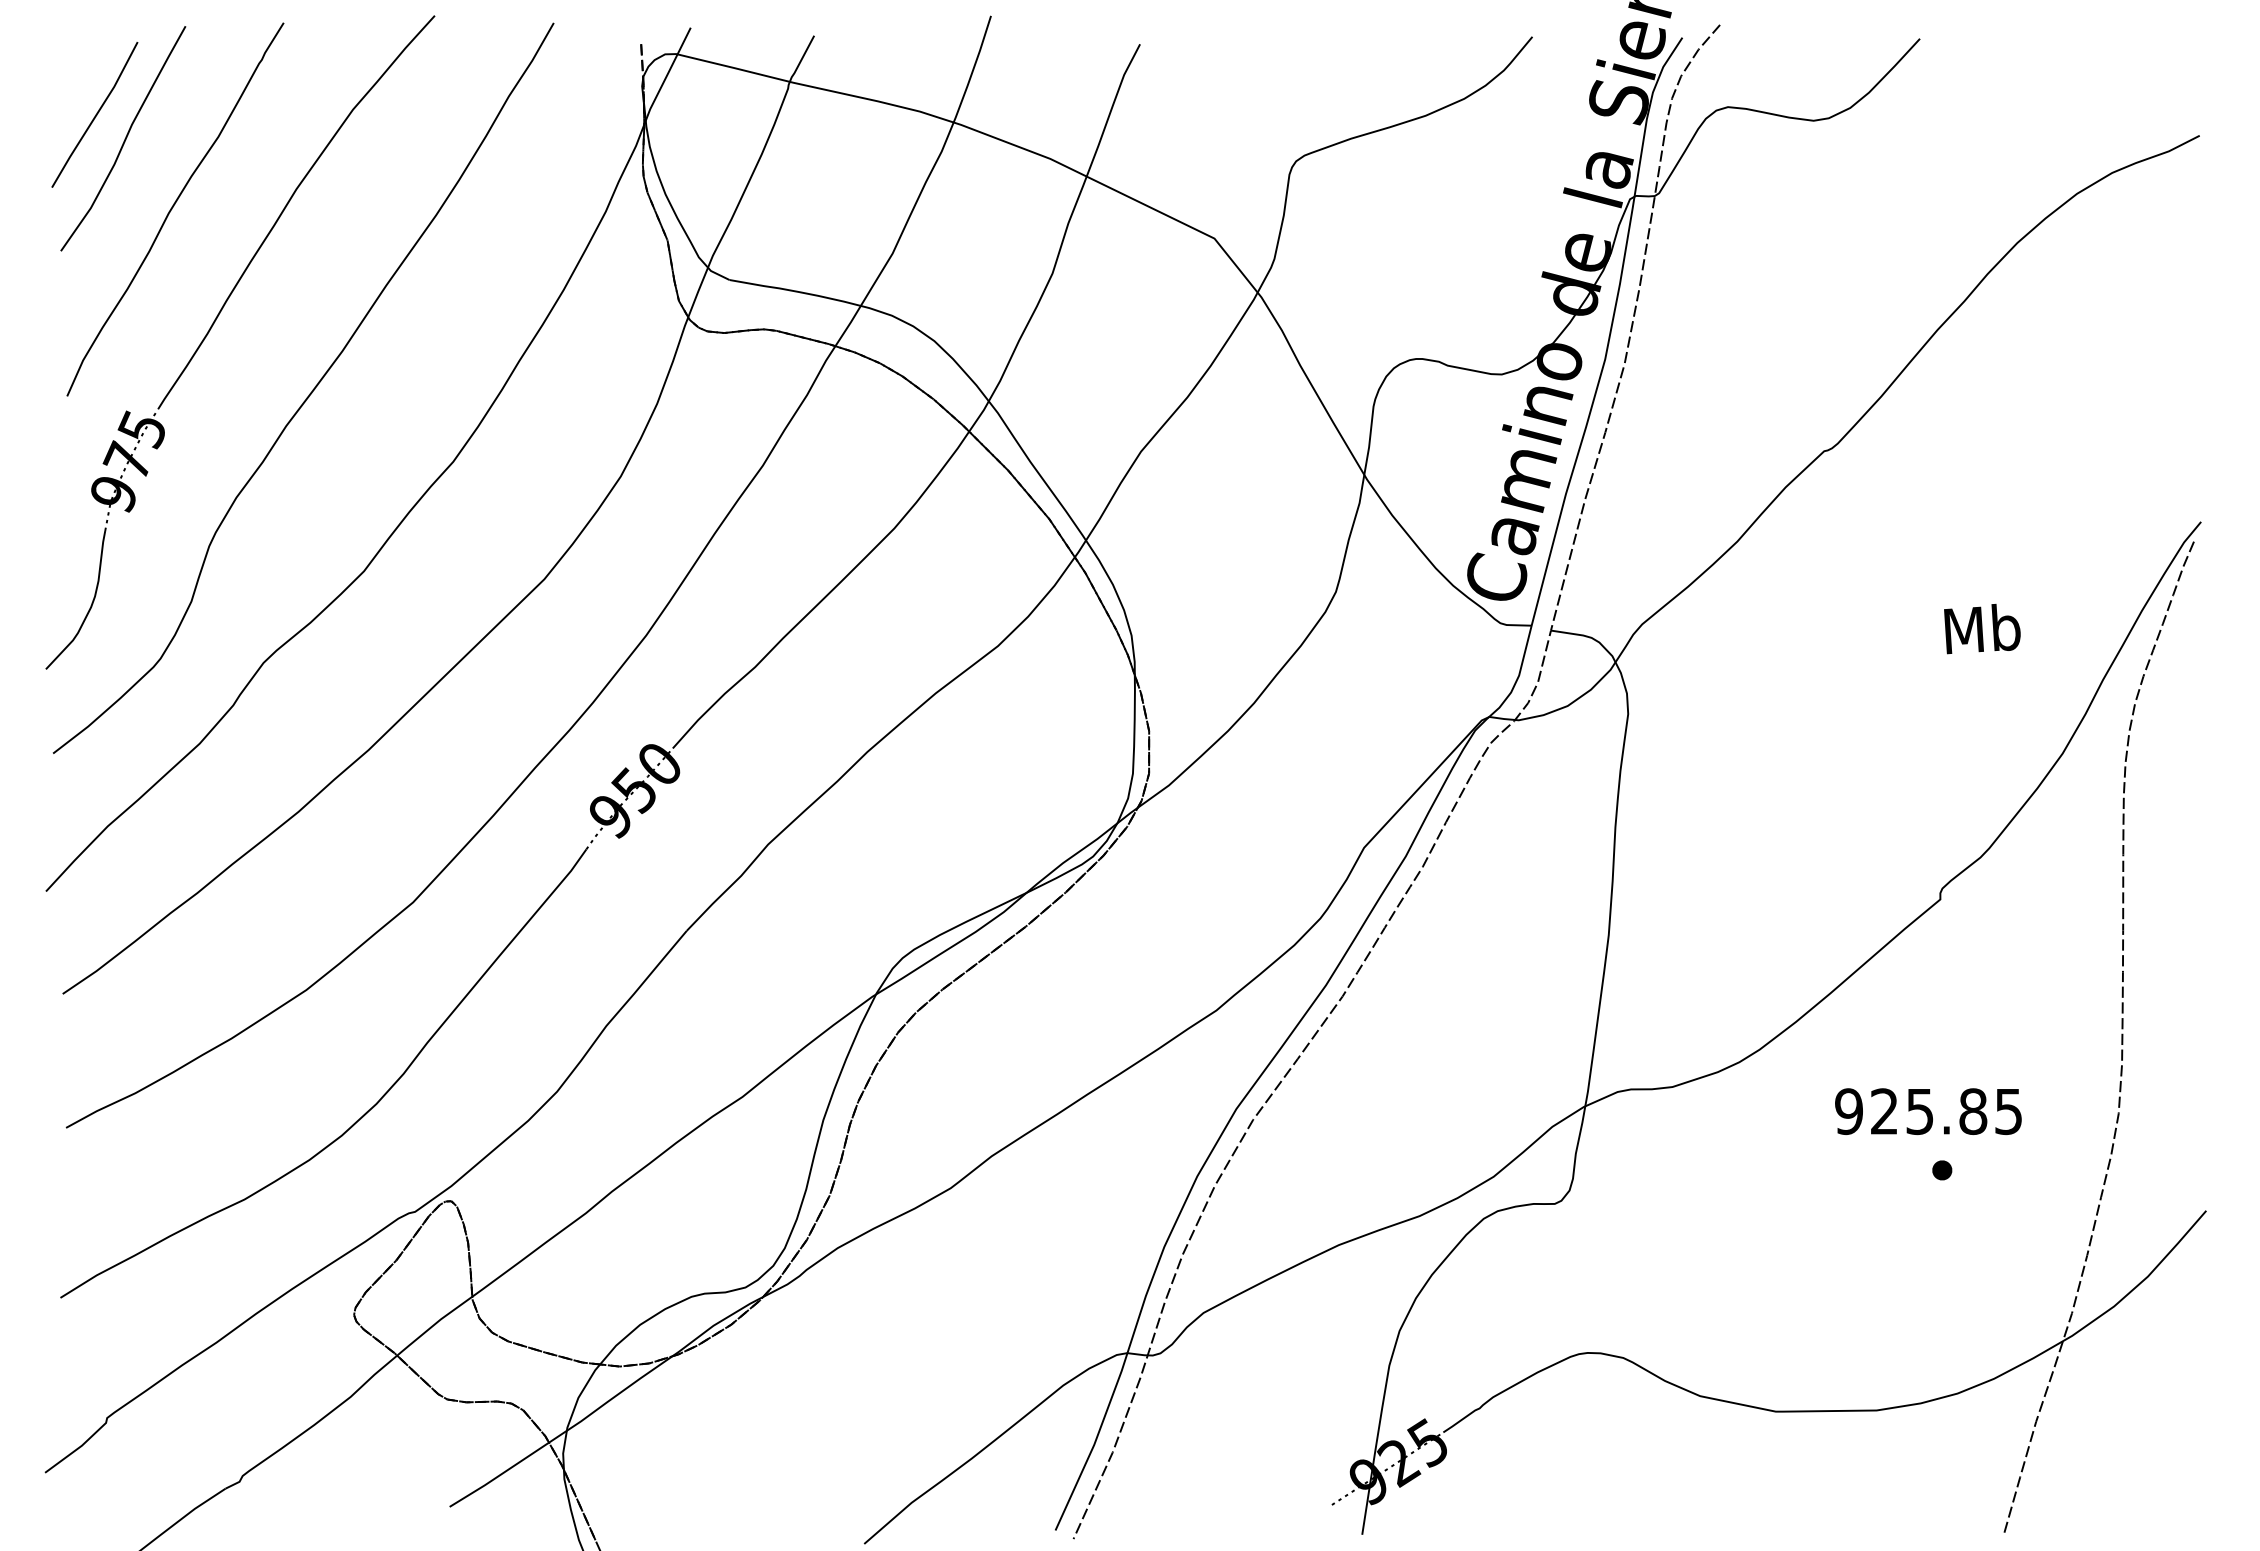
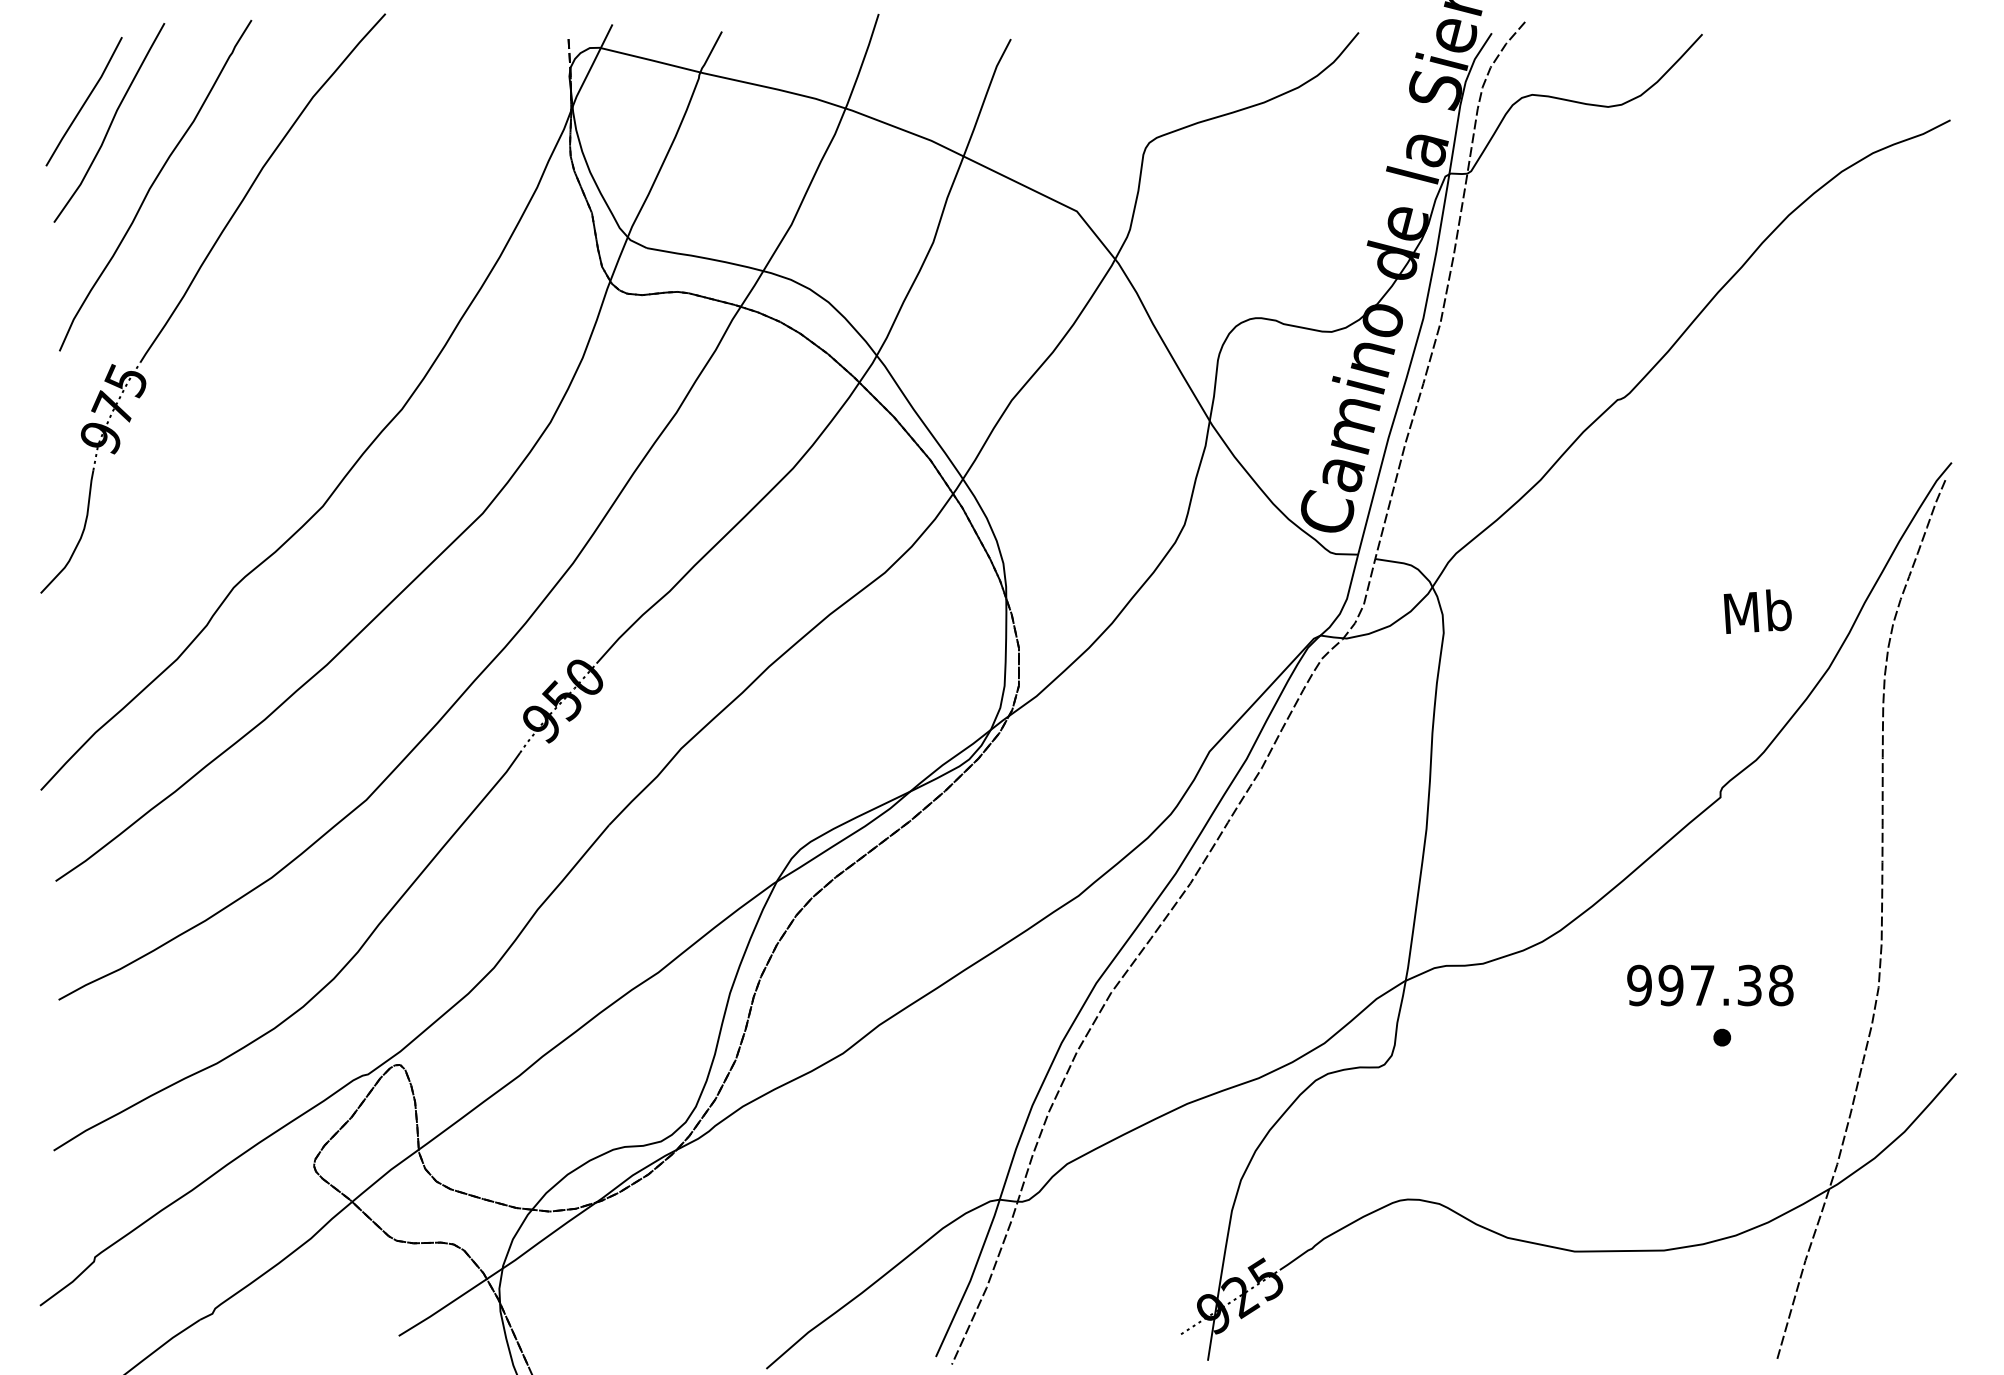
curve: (309, 393) -> (274, 348), removed
text: (1982, 629) -> (1757, 612), moved
text: (1946, 1111) -> (1725, 985), 925.85 -> 997.38

